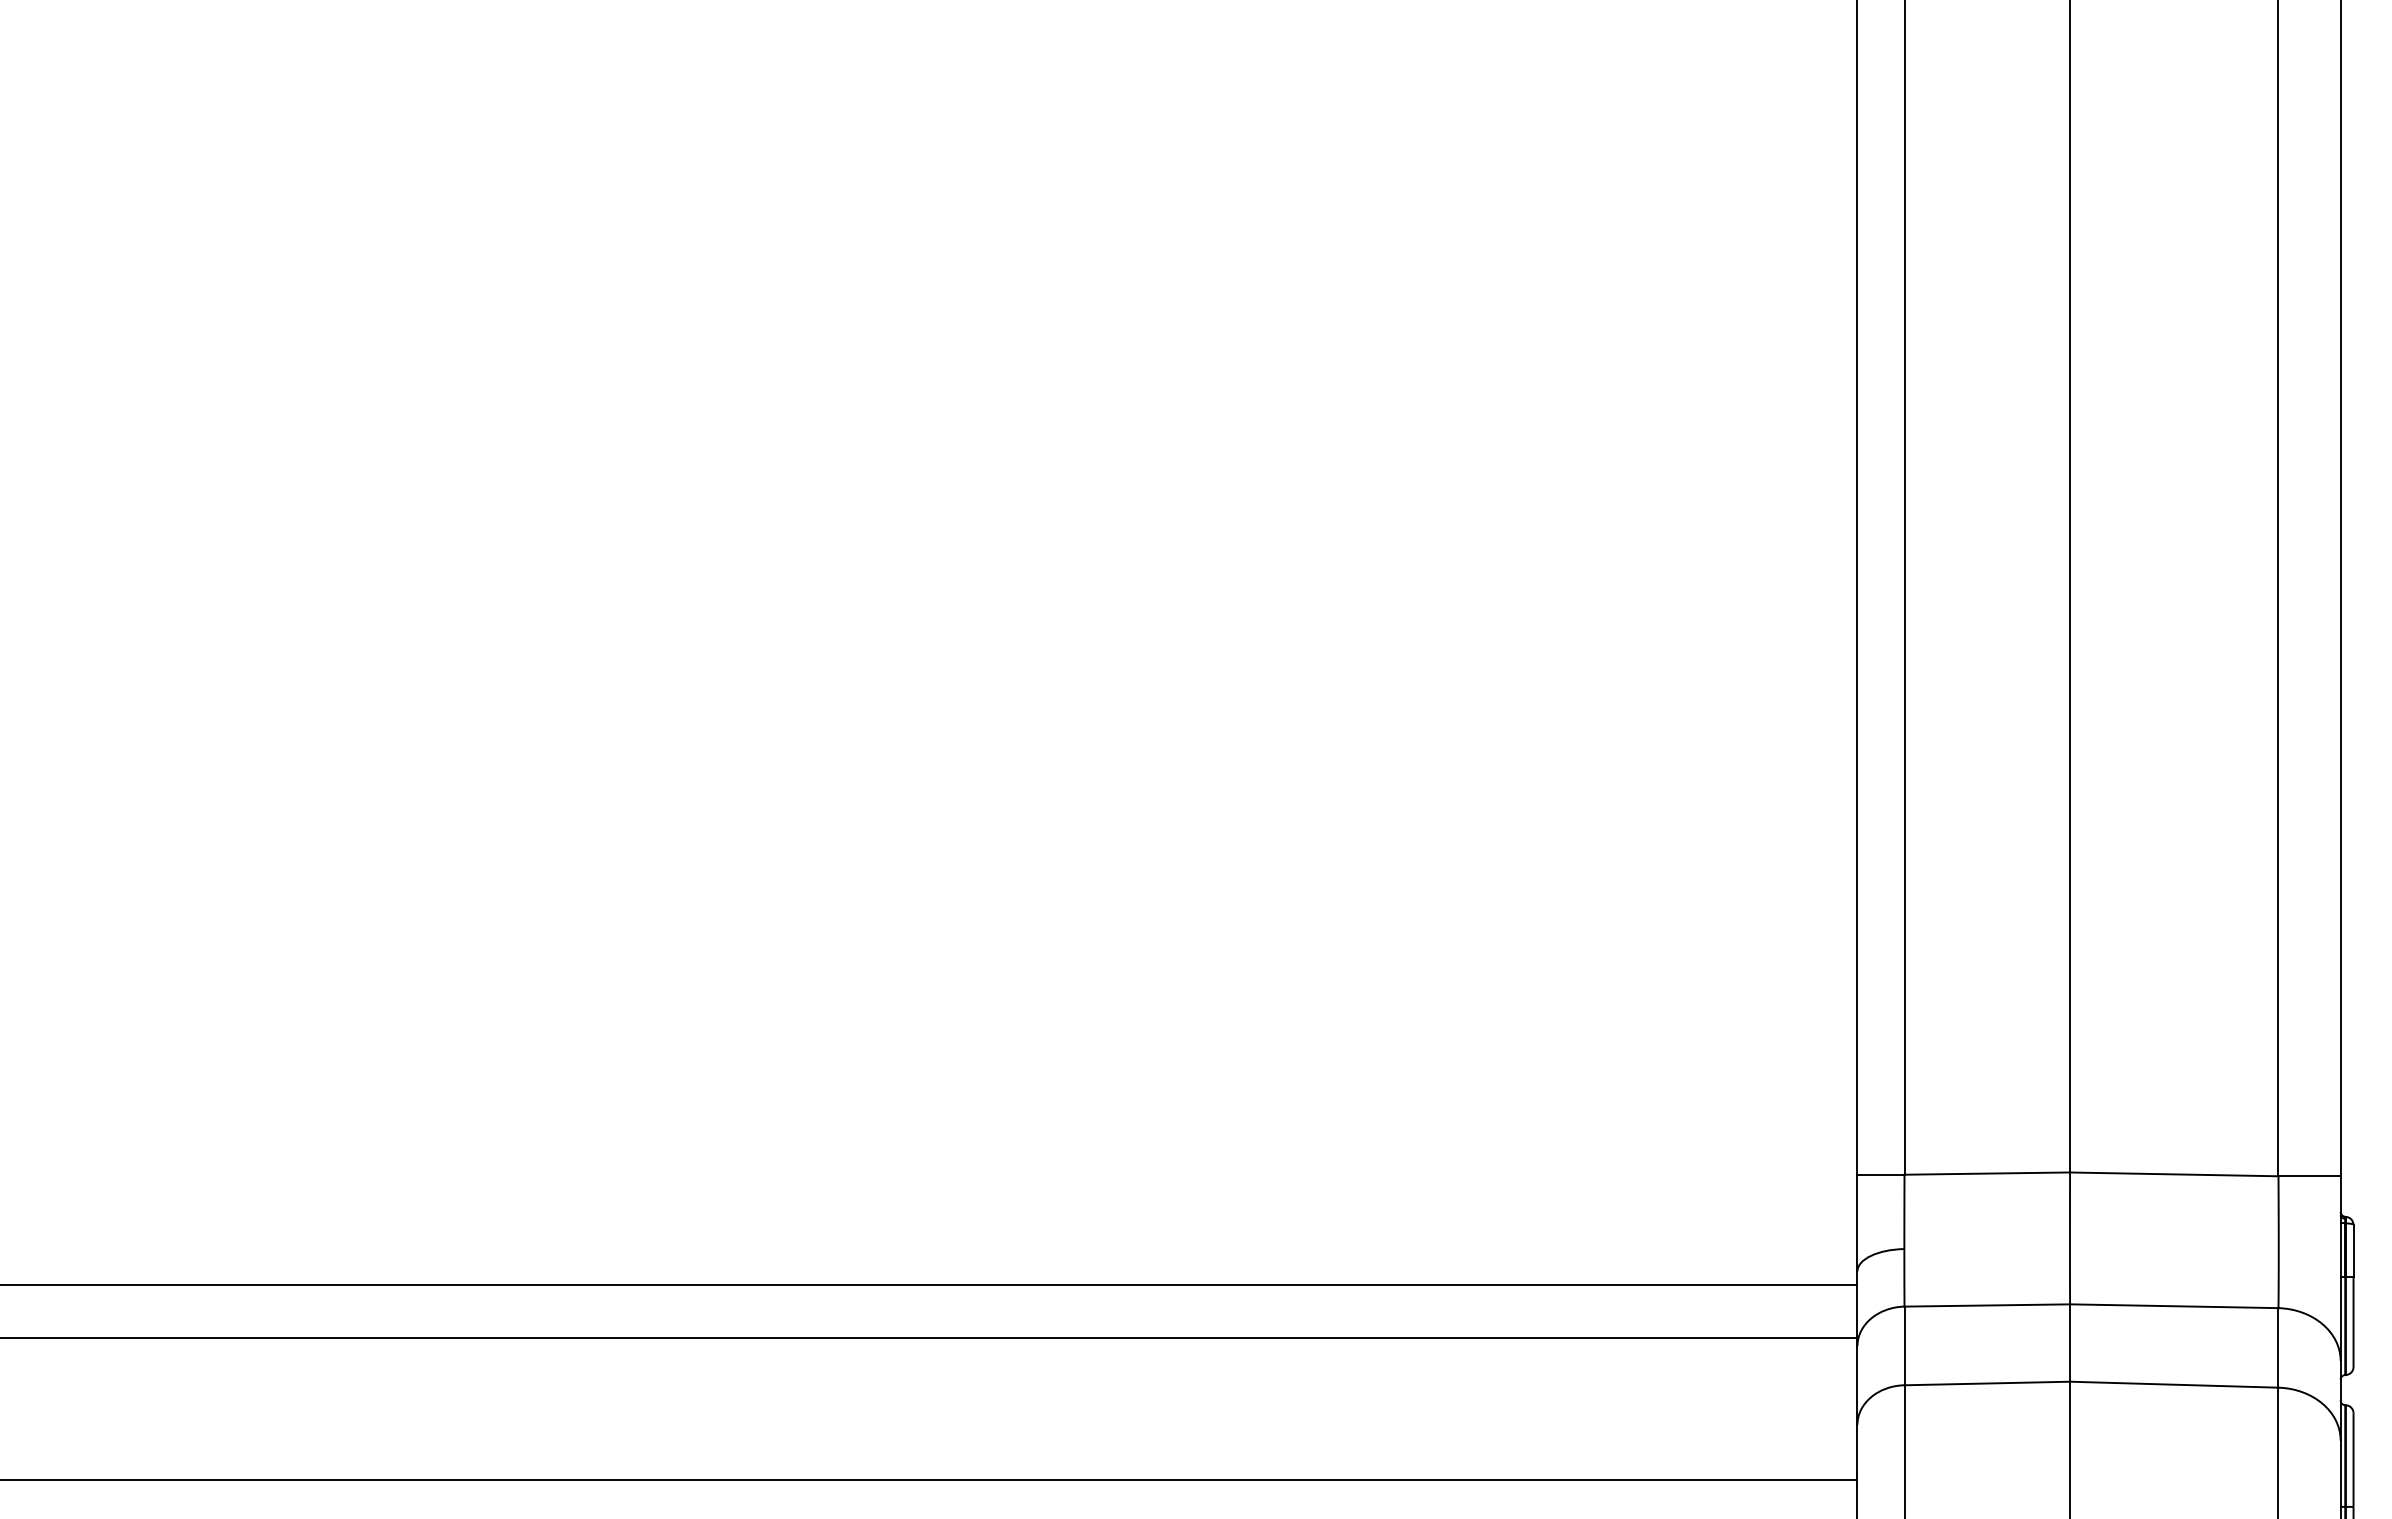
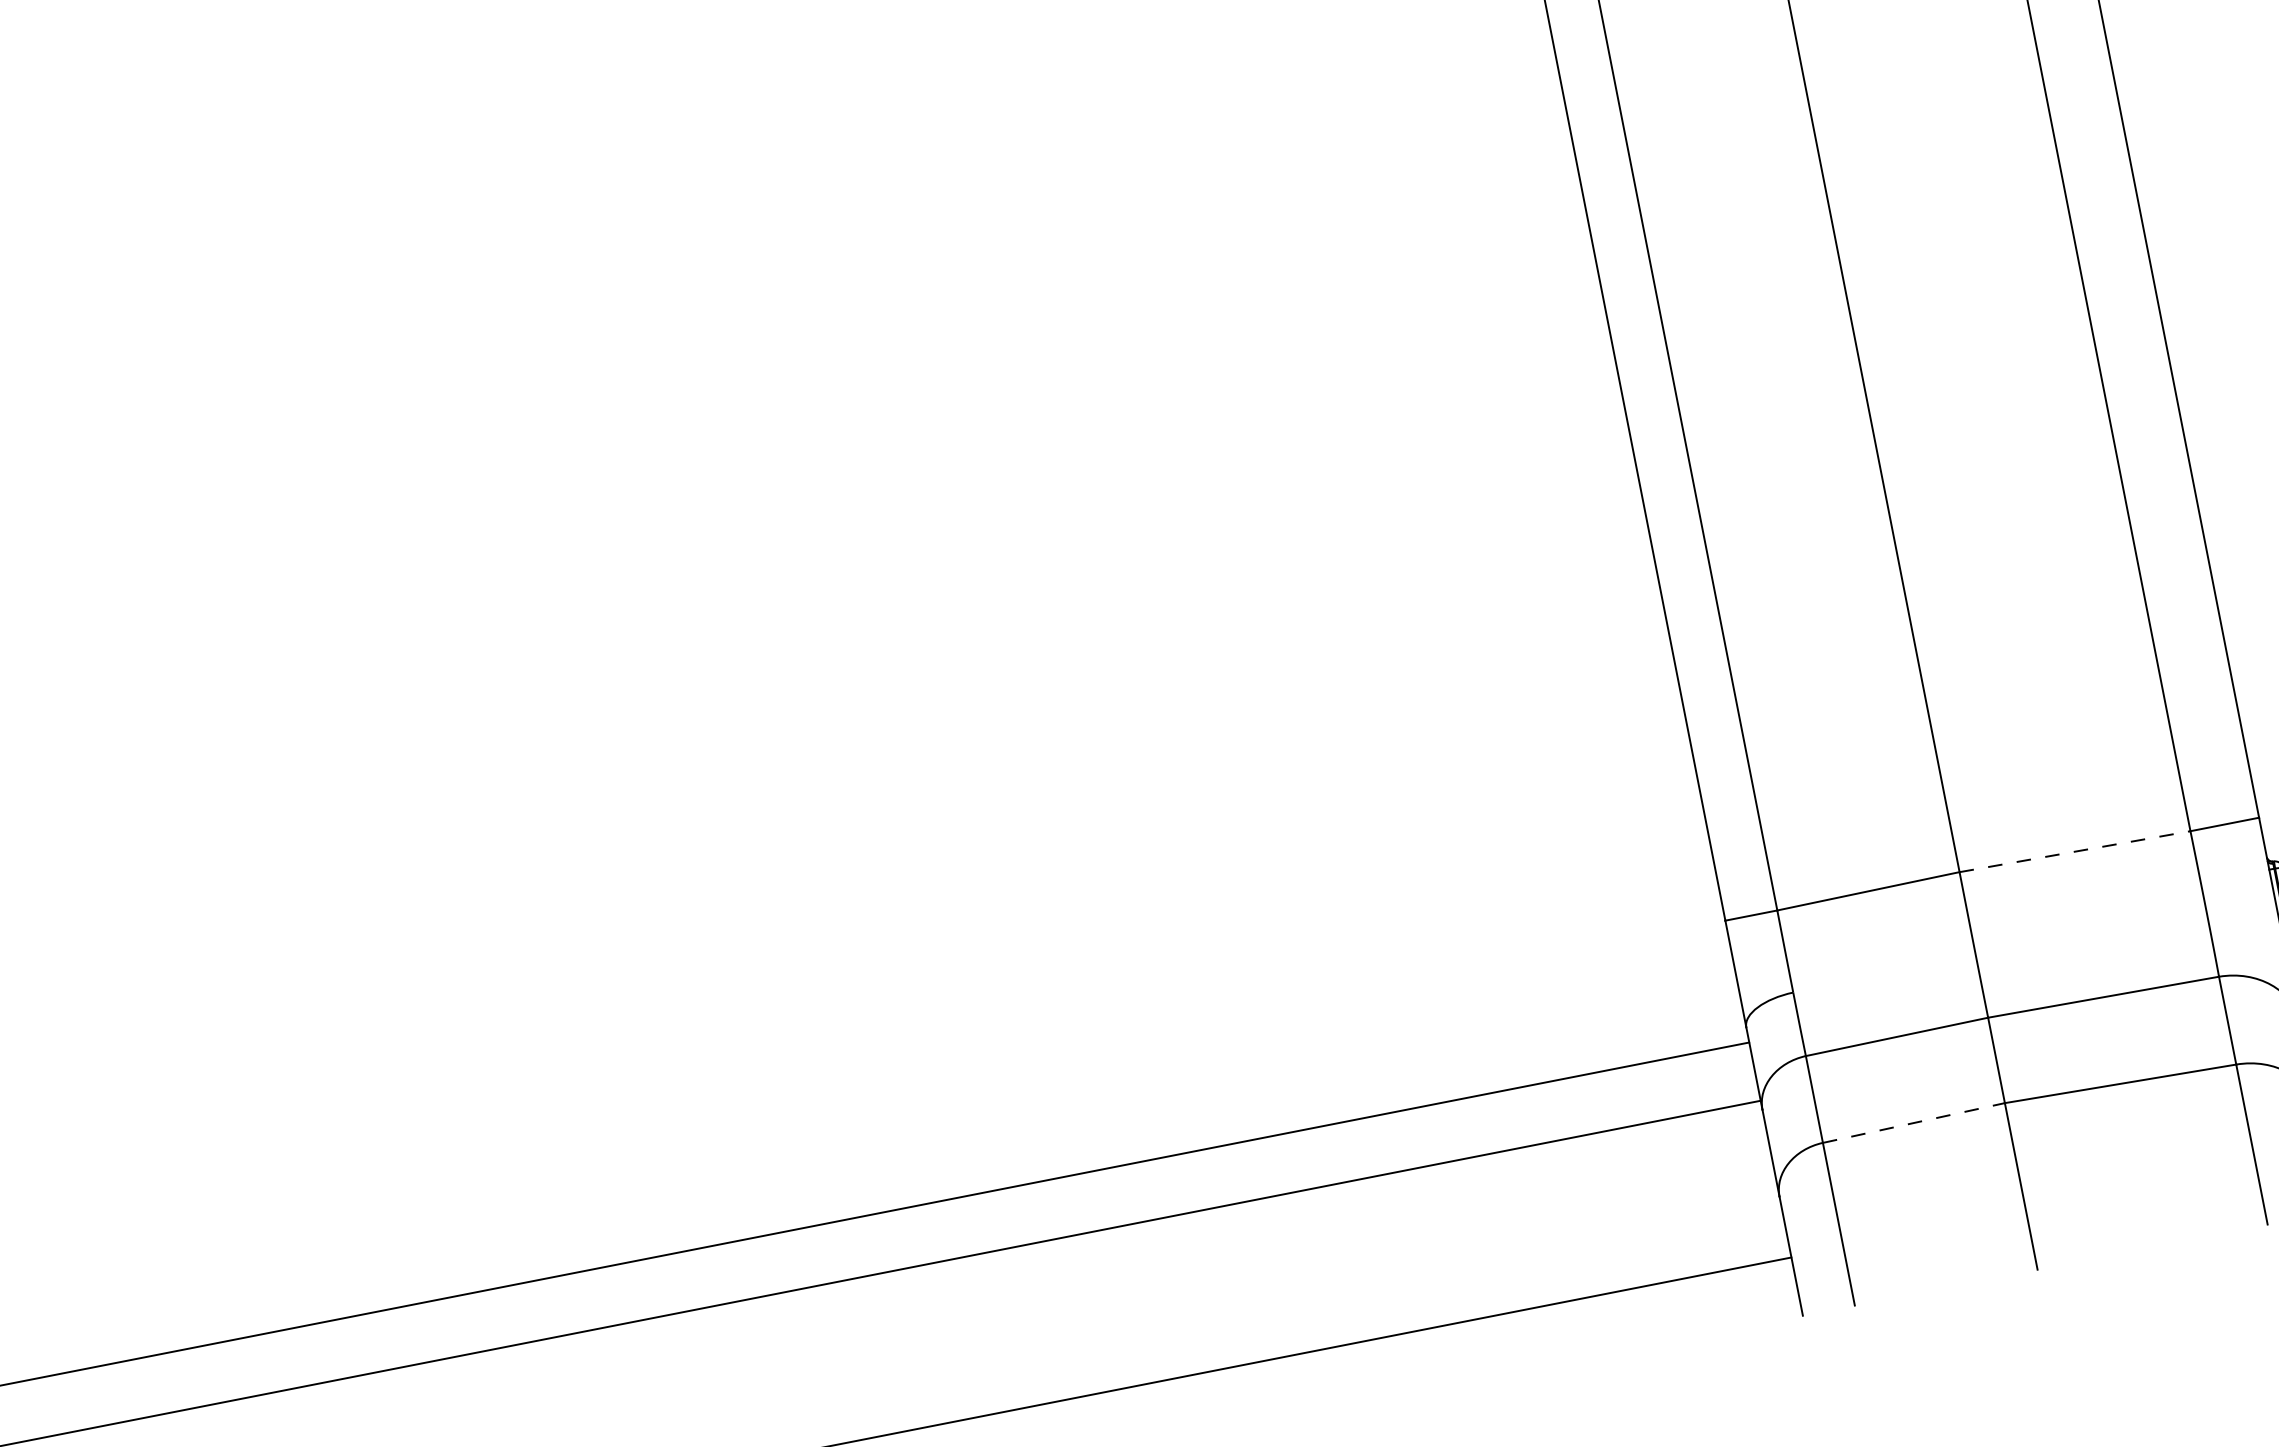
line: (2174, 1174) -> (2075, 851), solid -> dashed
line: (1987, 1383) -> (1914, 1122), solid -> dashed

